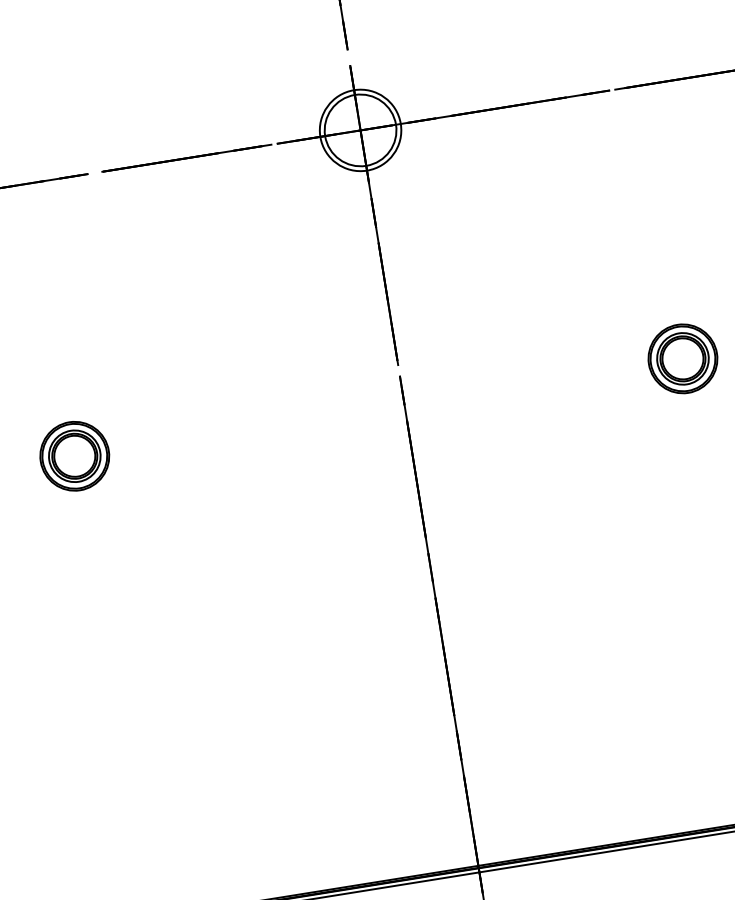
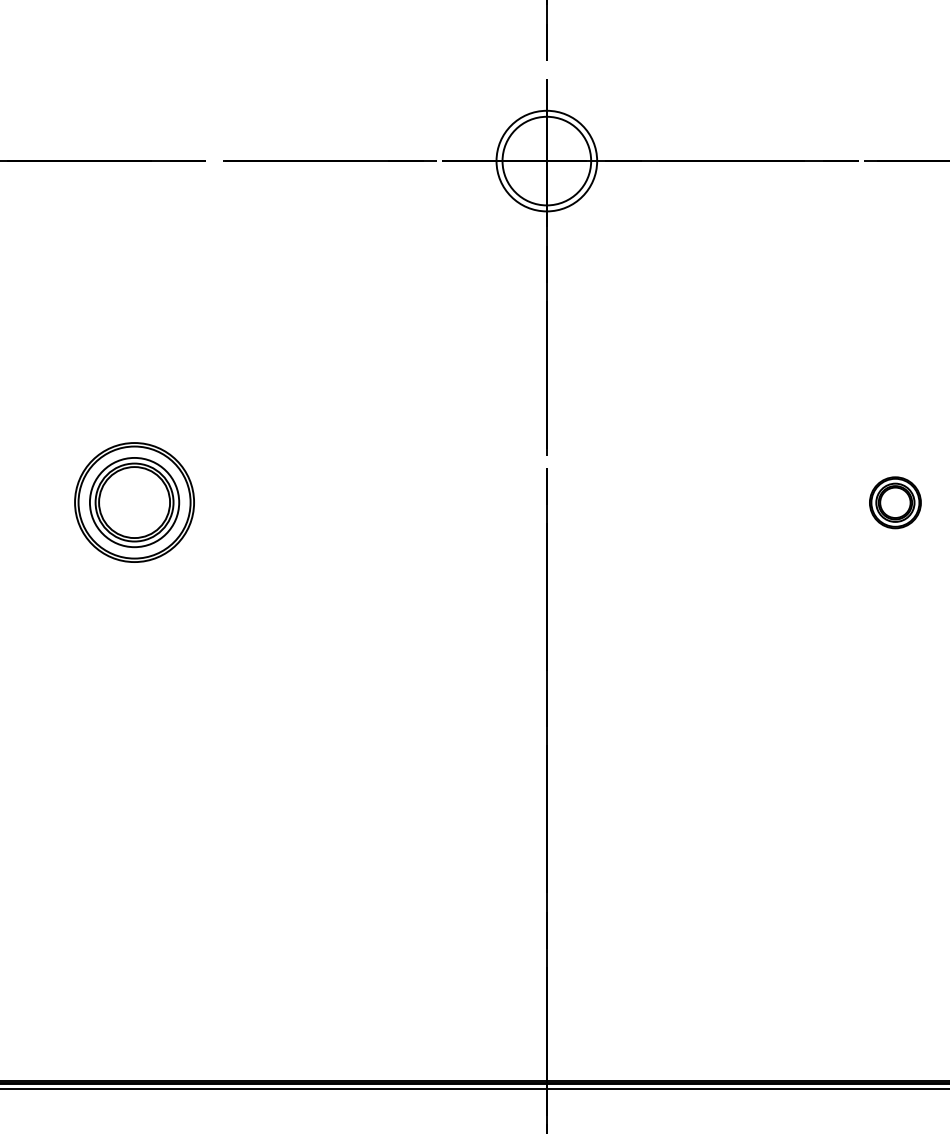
part: (683, 358) -> (895, 502), size x0.6
part: (74, 456) -> (134, 502), size x1.4

